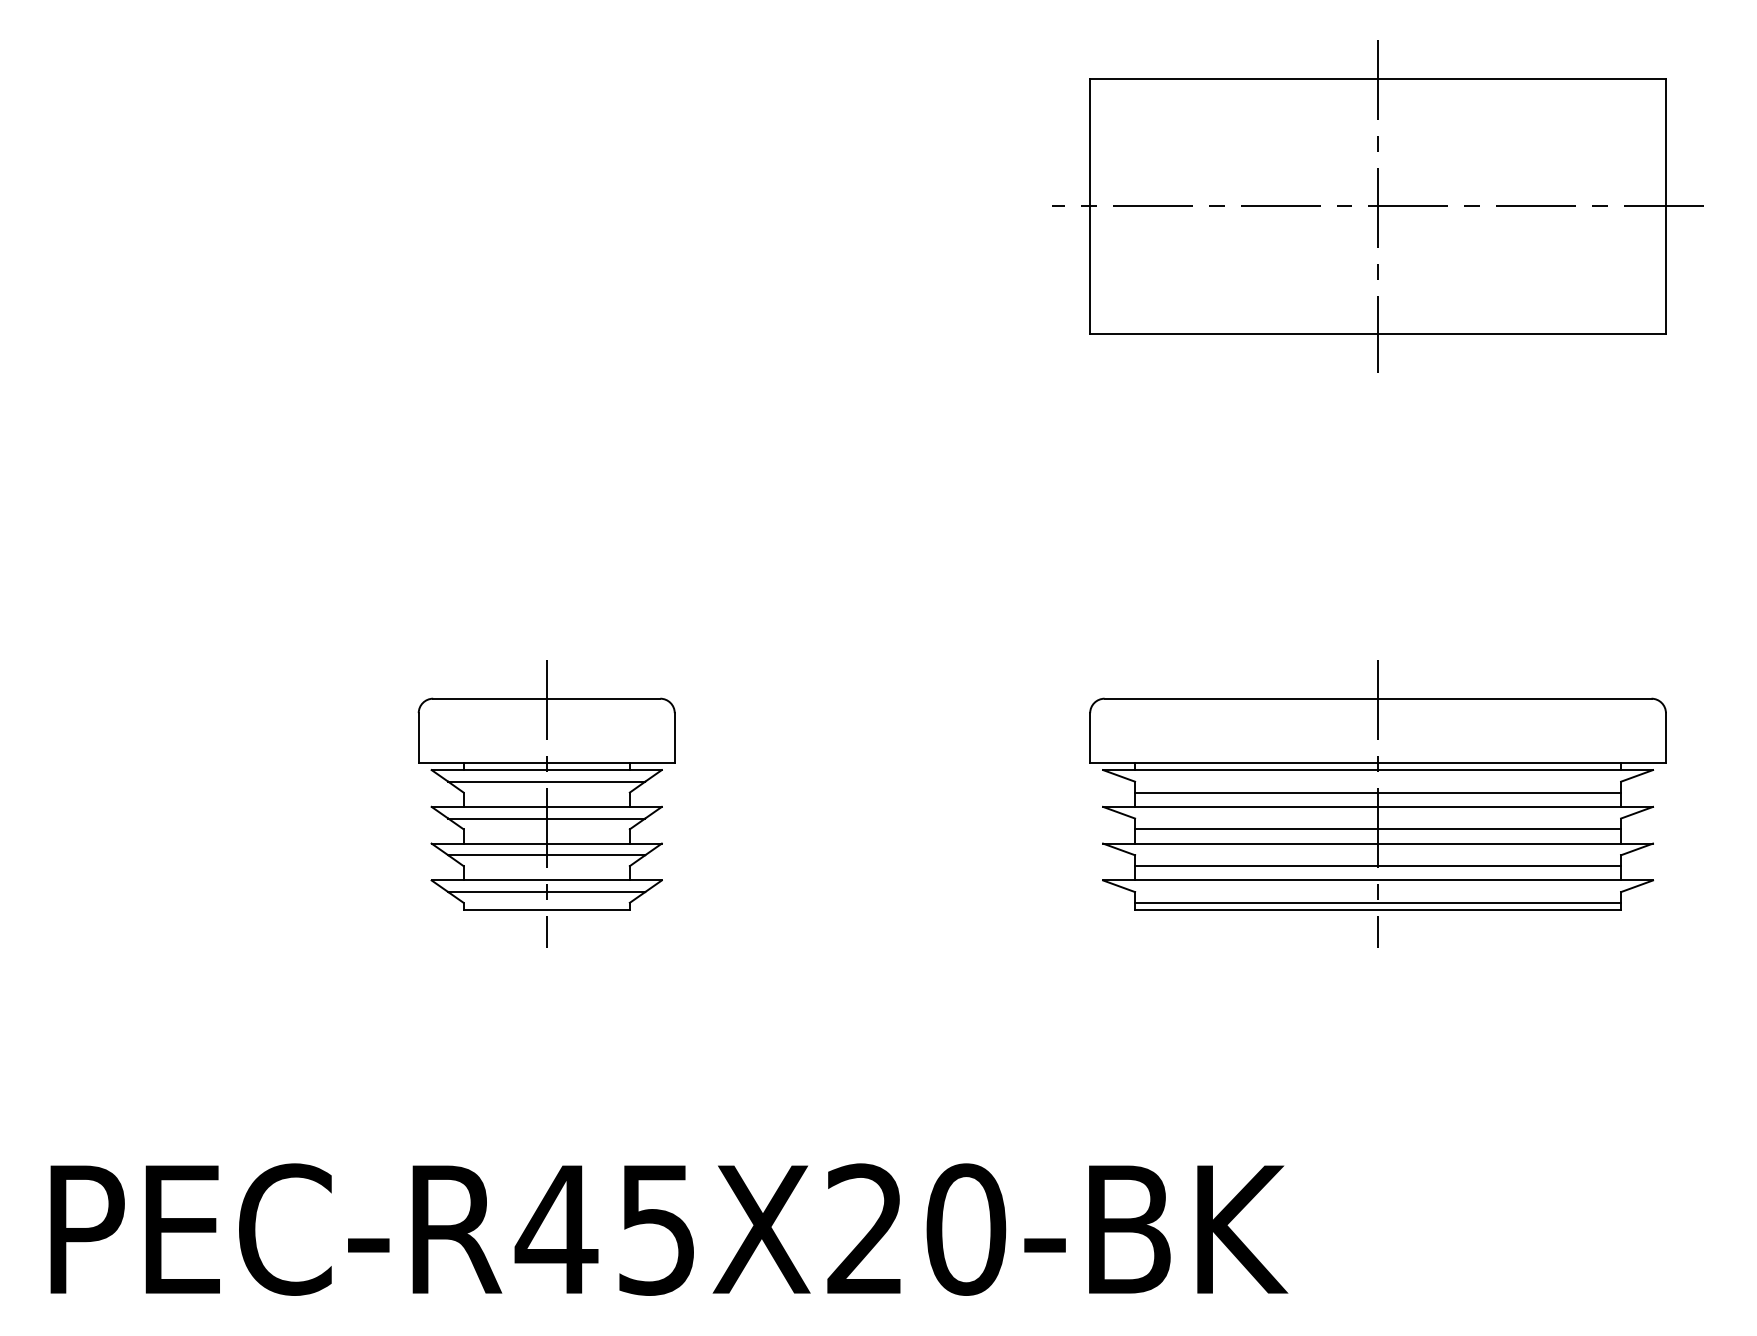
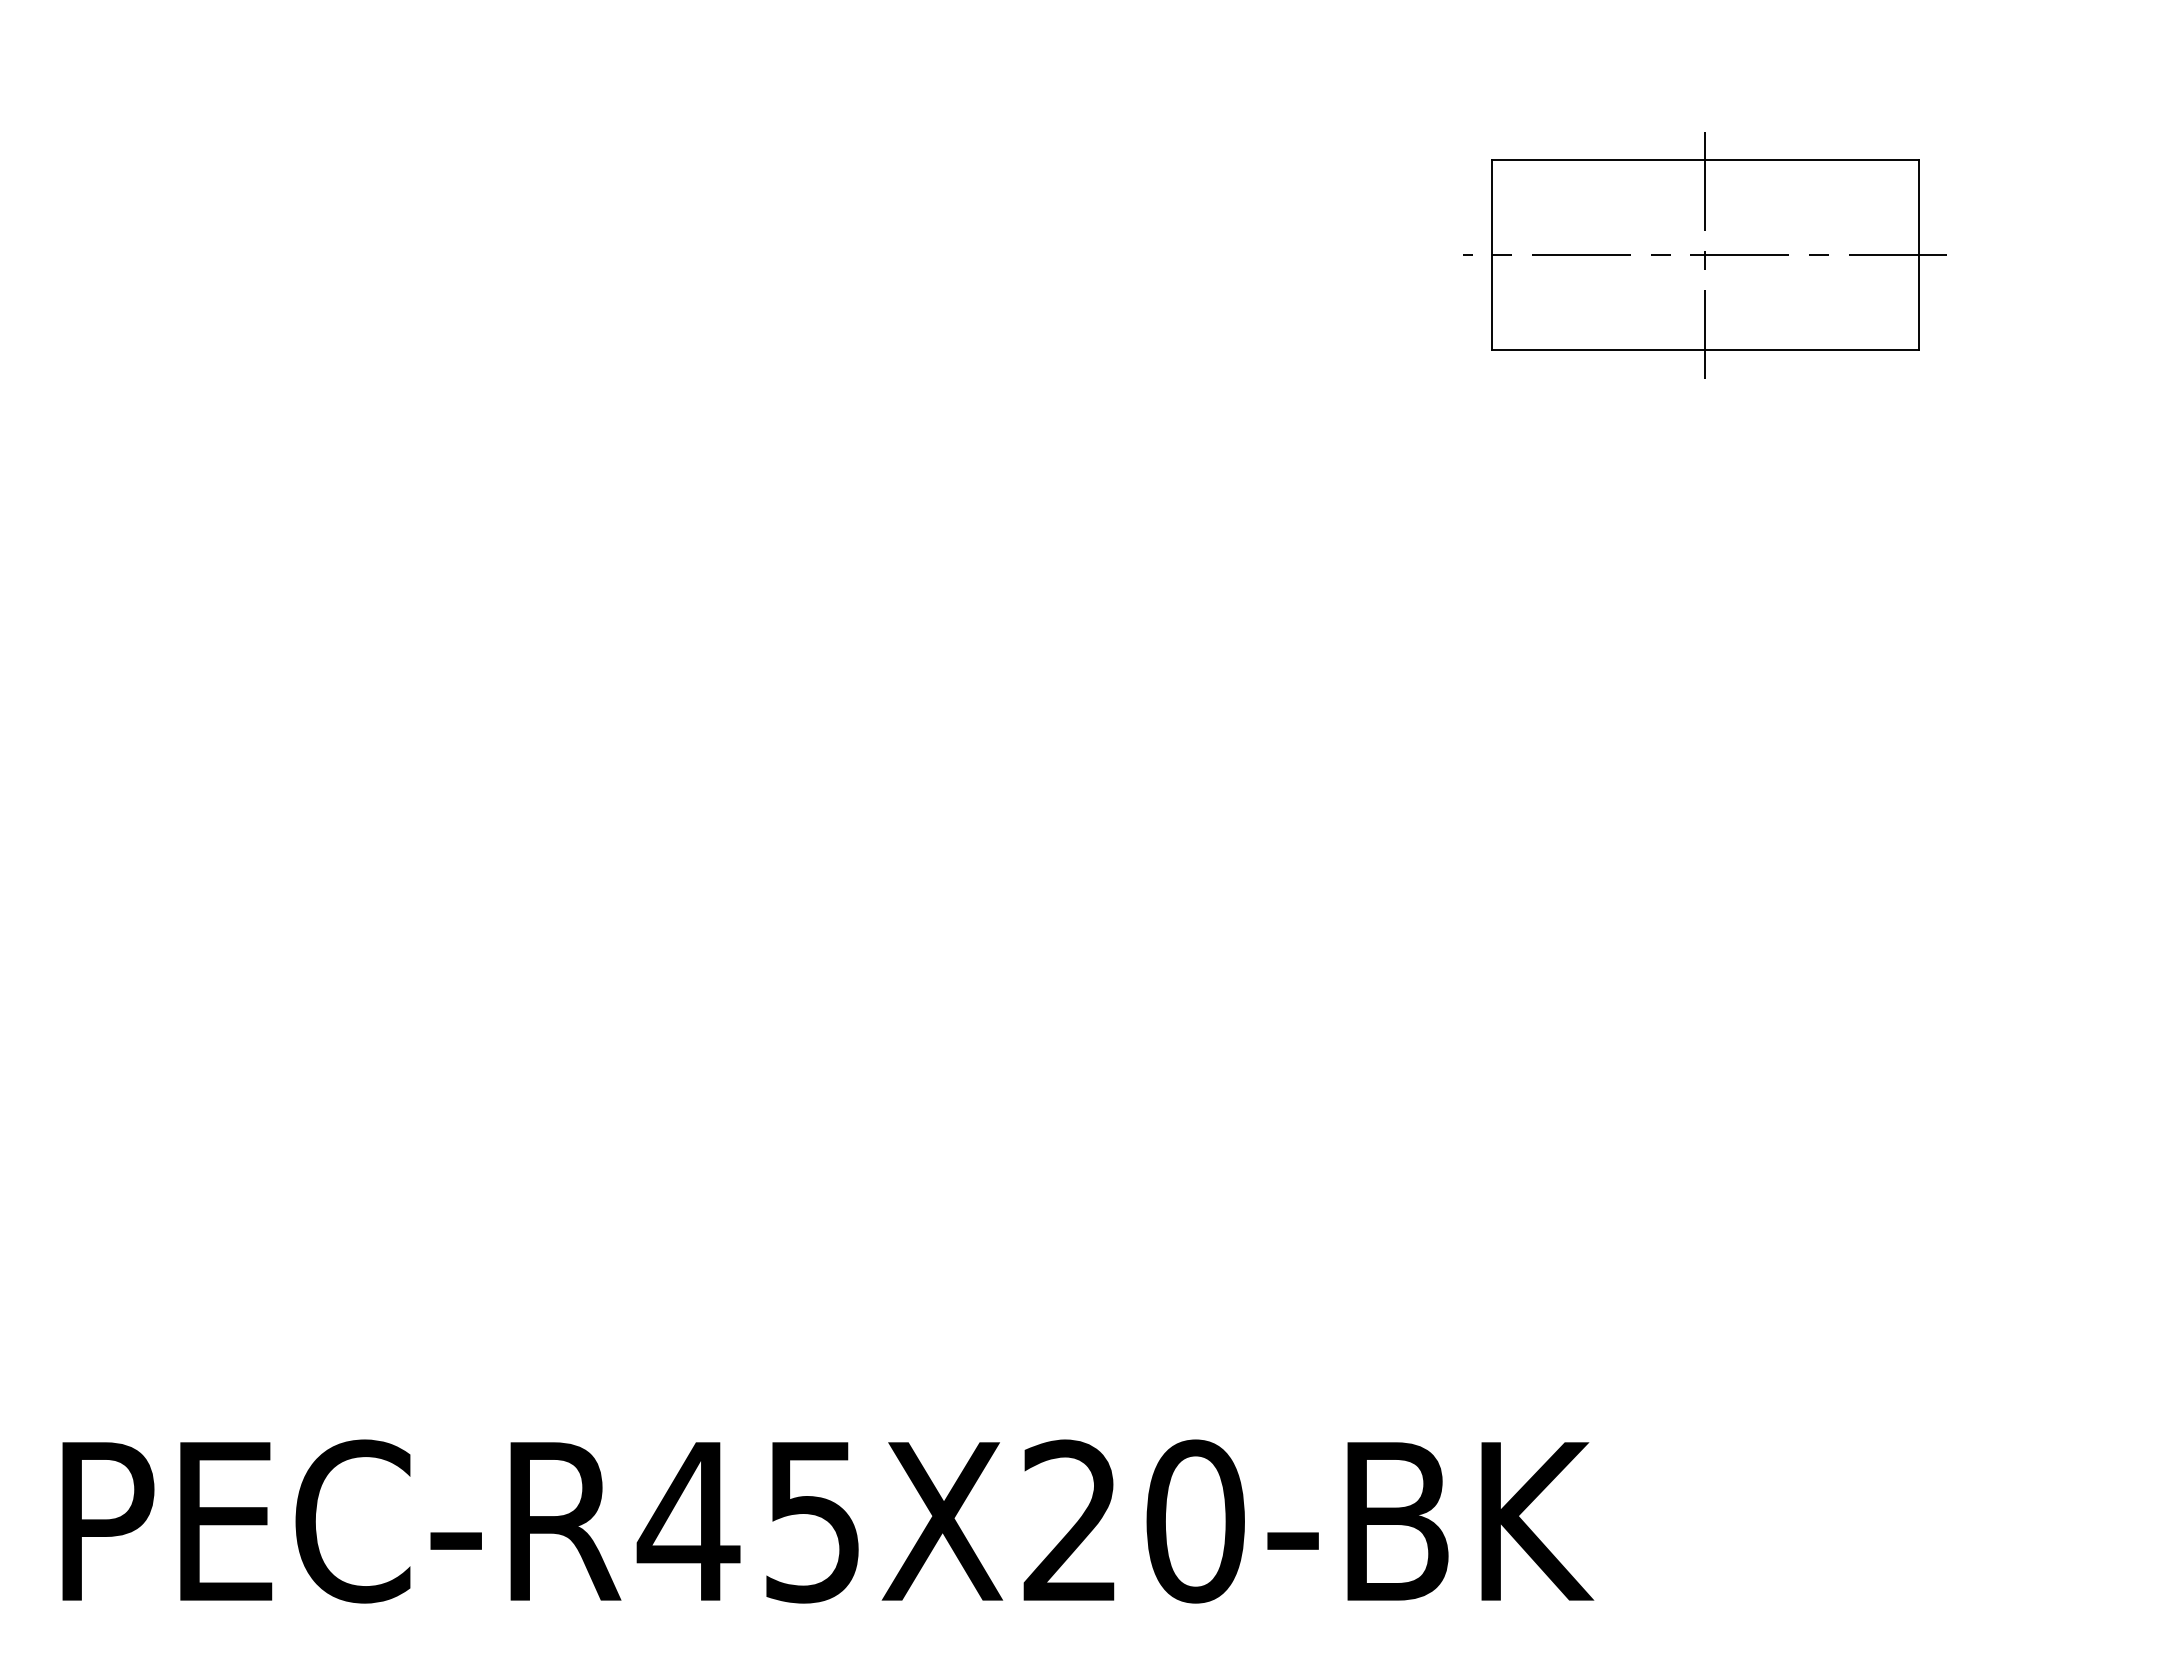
part: (1378, 206) -> (1705, 255), size x0.6
part: (546, 803) -> (676, 994), removed
part: (1378, 803) -> (1705, 994), removed

